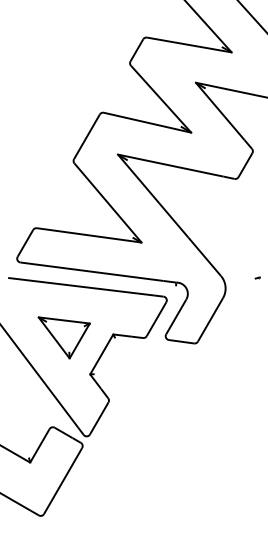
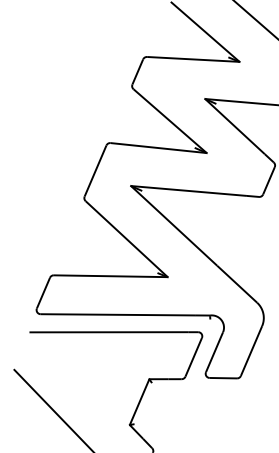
part: (63, 337) -> (96, 388), removed

